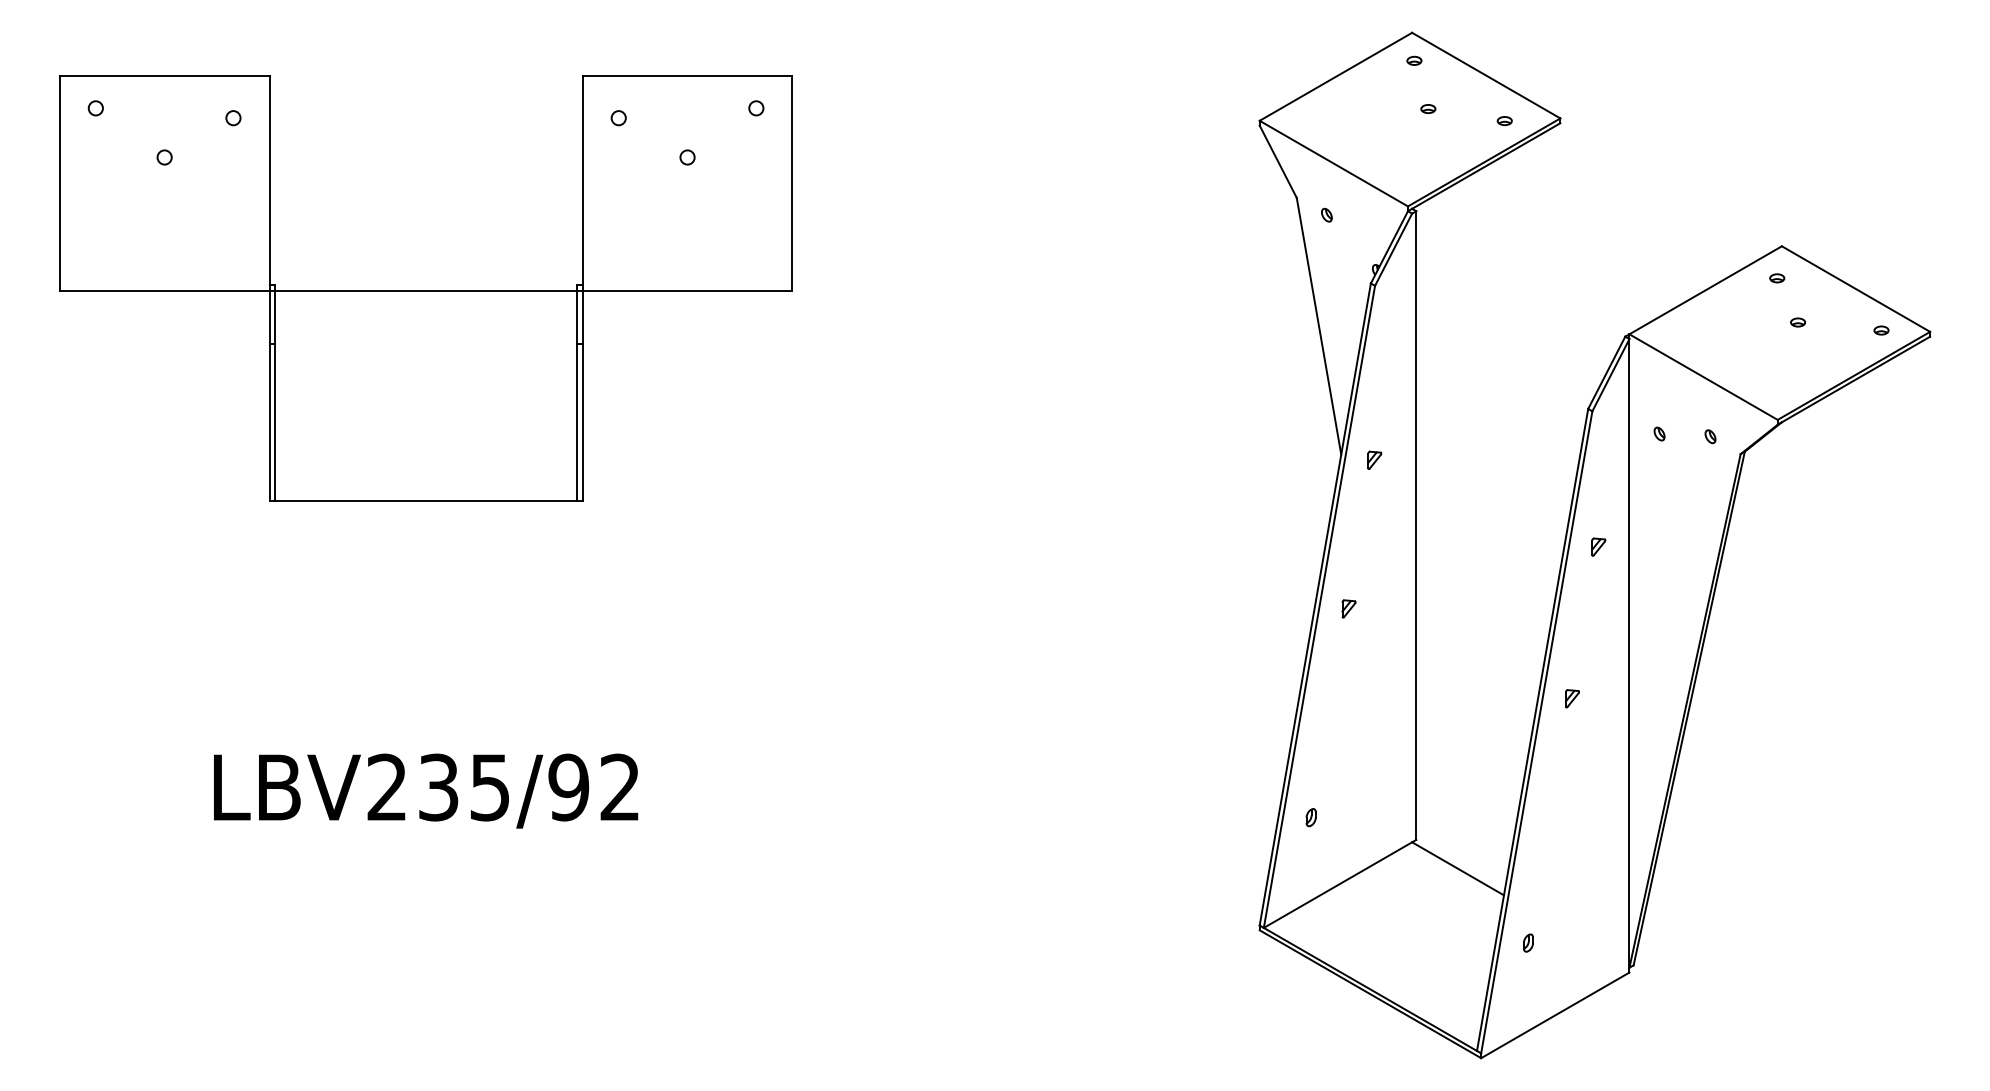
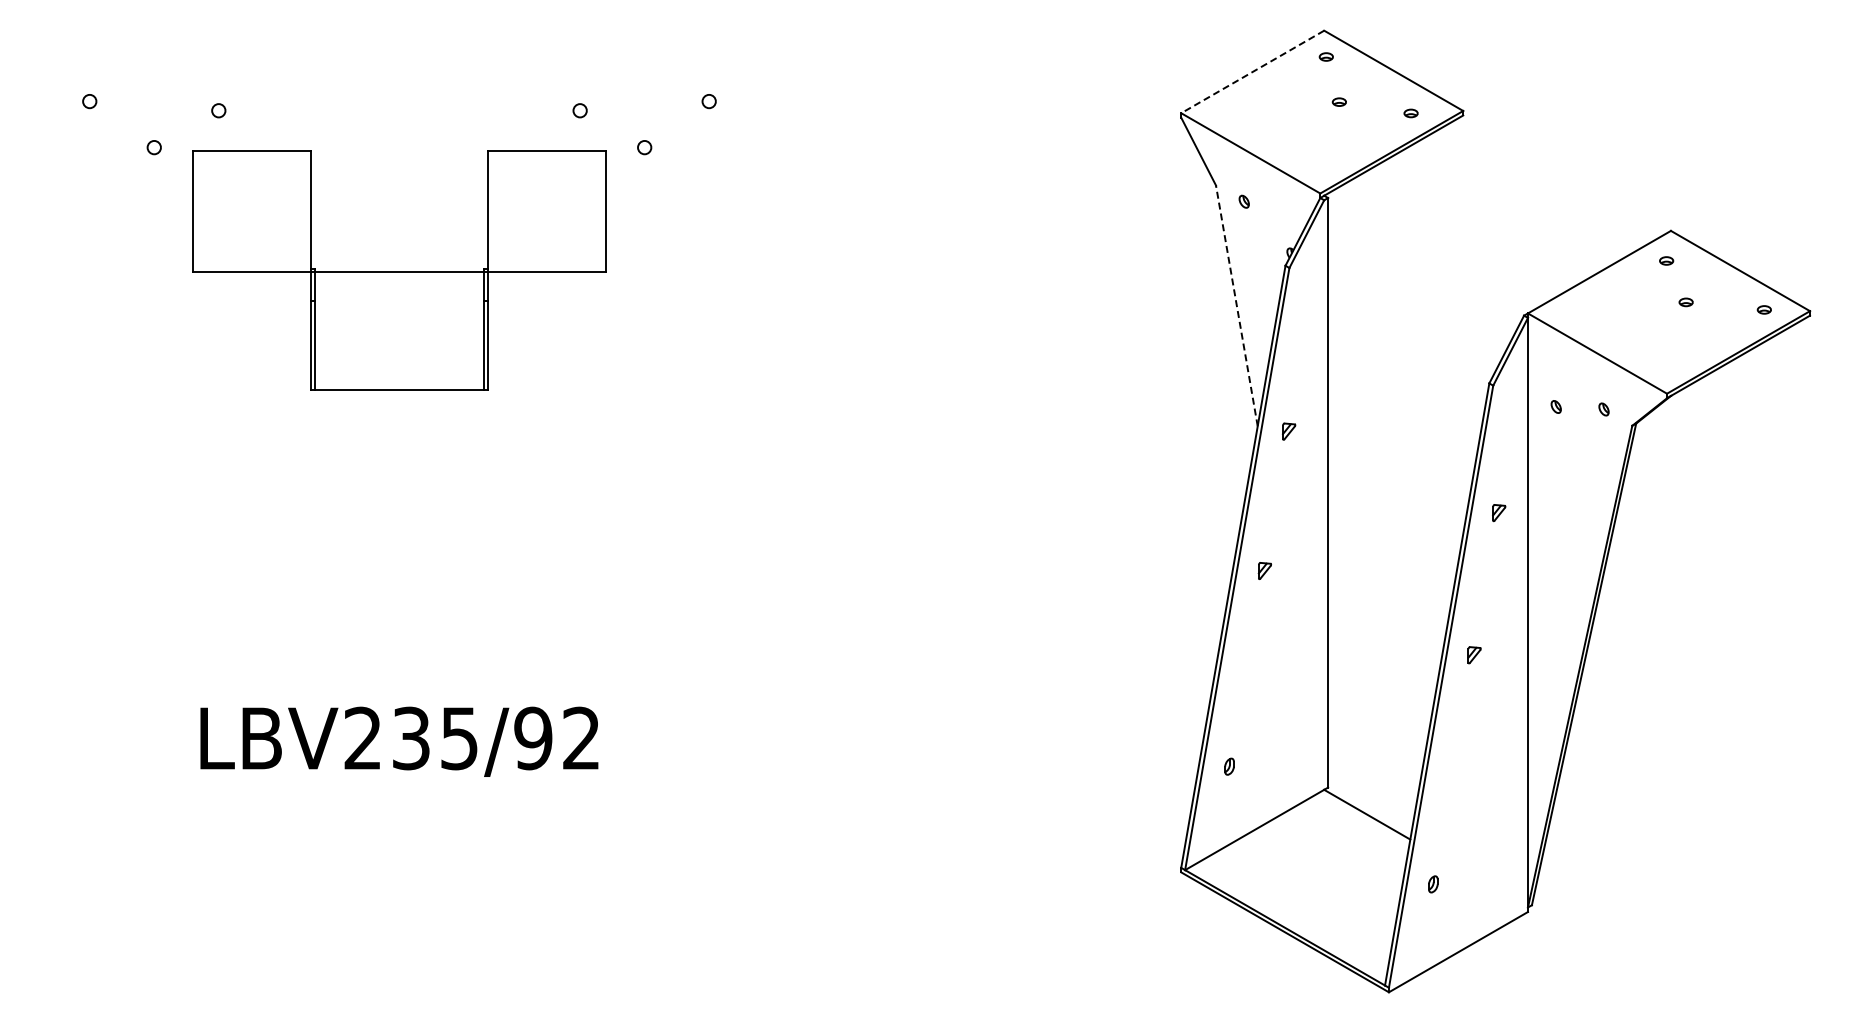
line: (1335, 76) -> (1252, 71), solid -> dashed
part: (426, 288) -> (399, 270), size x0.6
line: (1318, 325) -> (1236, 305), solid -> dashed

